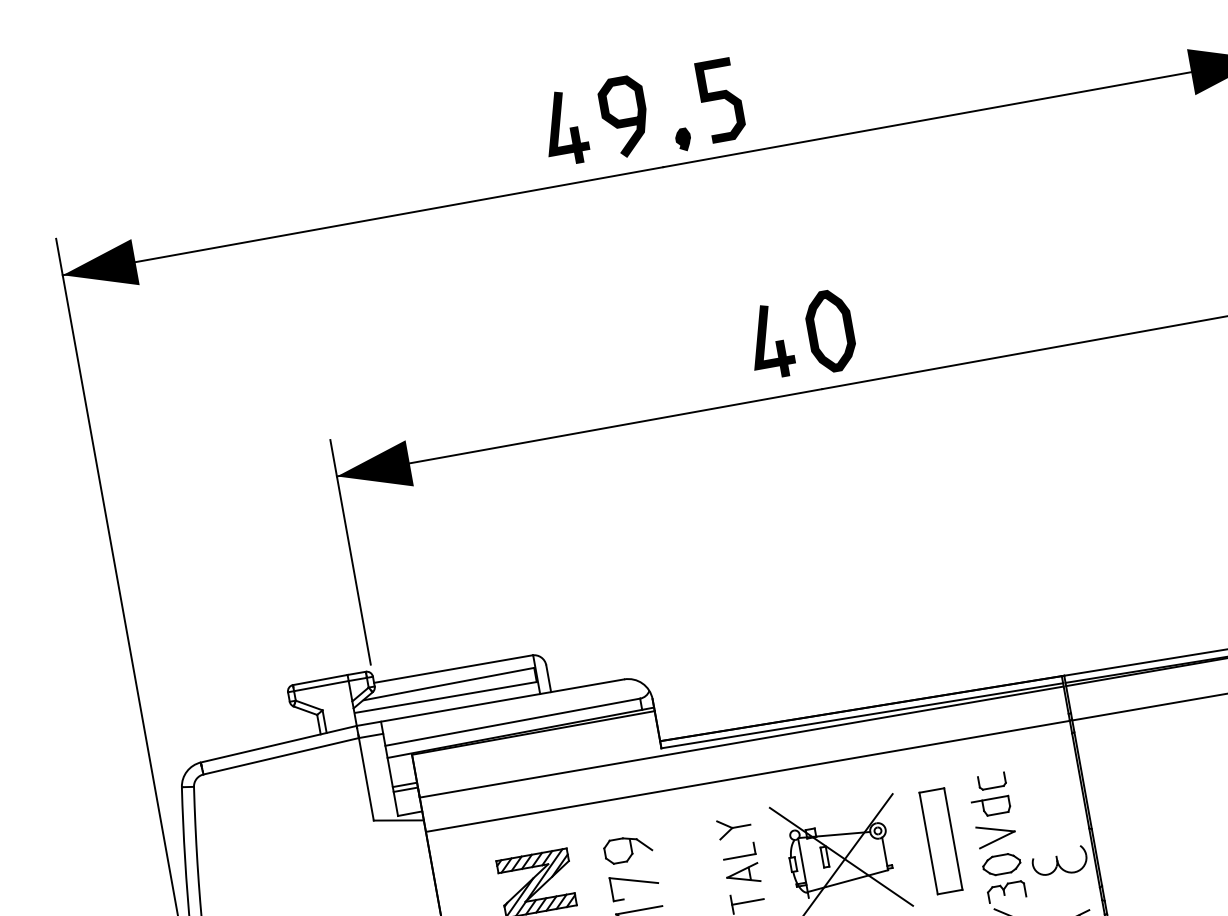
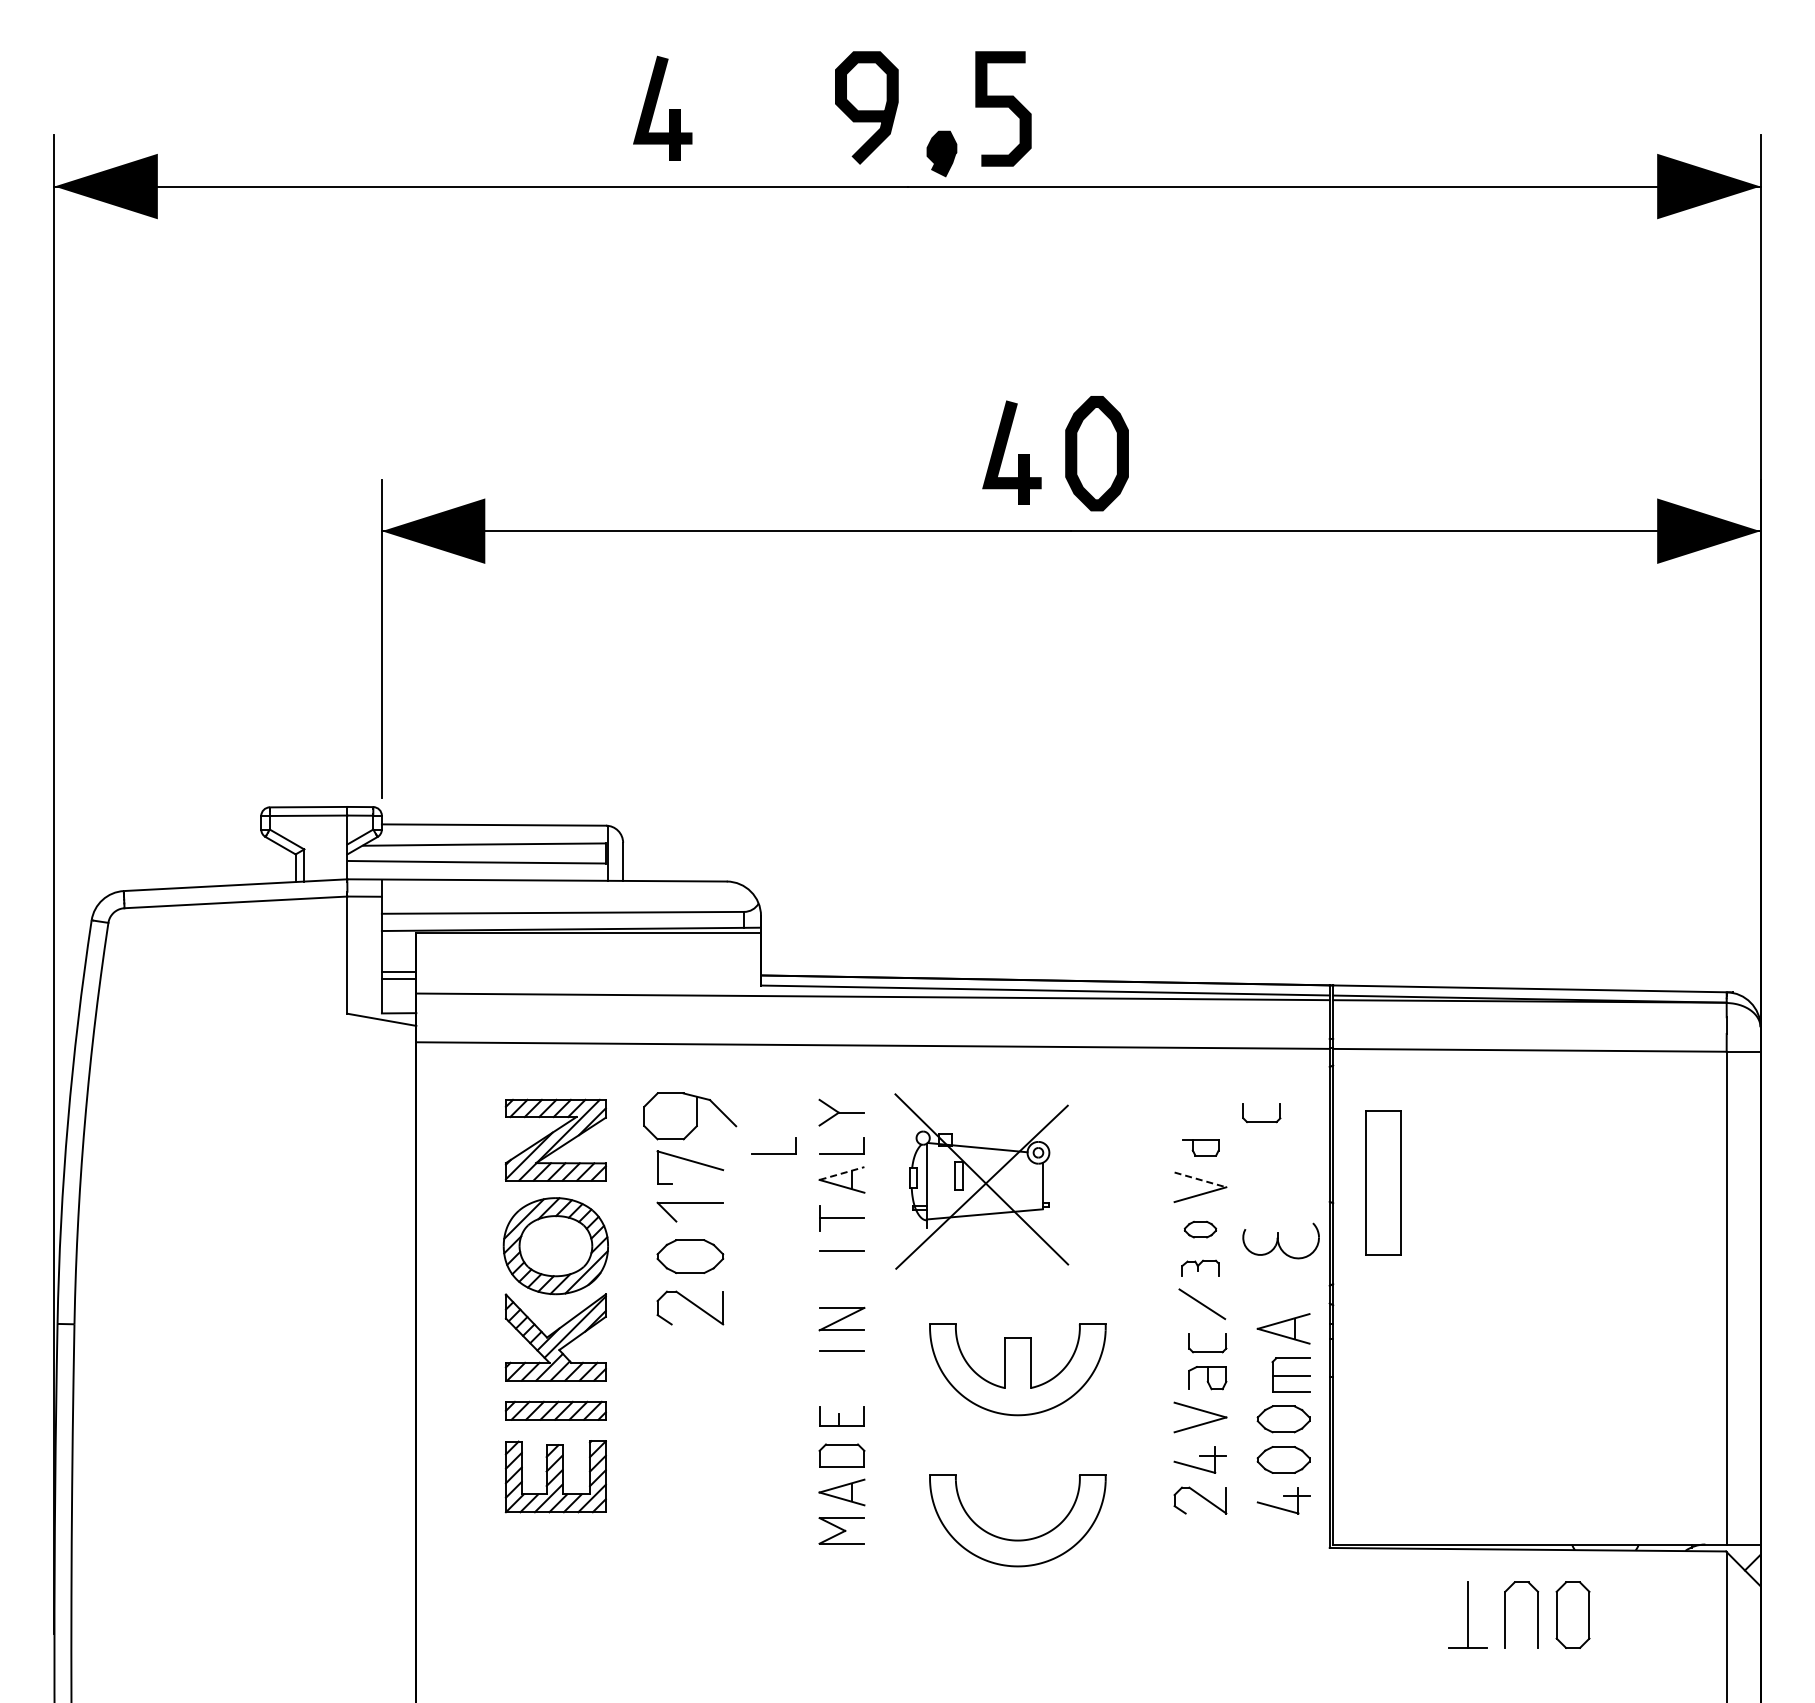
part: (560, 126) -> (656, 104), moved
part: (683, 139) -> (941, 153), size x1.4
part: (993, 787) -> (1261, 1121), moved
part: (991, 806) -> (1200, 1147), size x0.7
line: (995, 829) -> (1200, 1179), solid -> dashed
part: (940, 841) -> (1383, 1182), moved
part: (628, 848) -> (690, 1115), size x1.4
part: (691, 864) -> (773, 1153), added
part: (1001, 864) -> (1200, 1229), size x0.6
line: (742, 870) -> (842, 1173), solid -> dashed
part: (1006, 891) -> (1200, 1268), size x0.7

